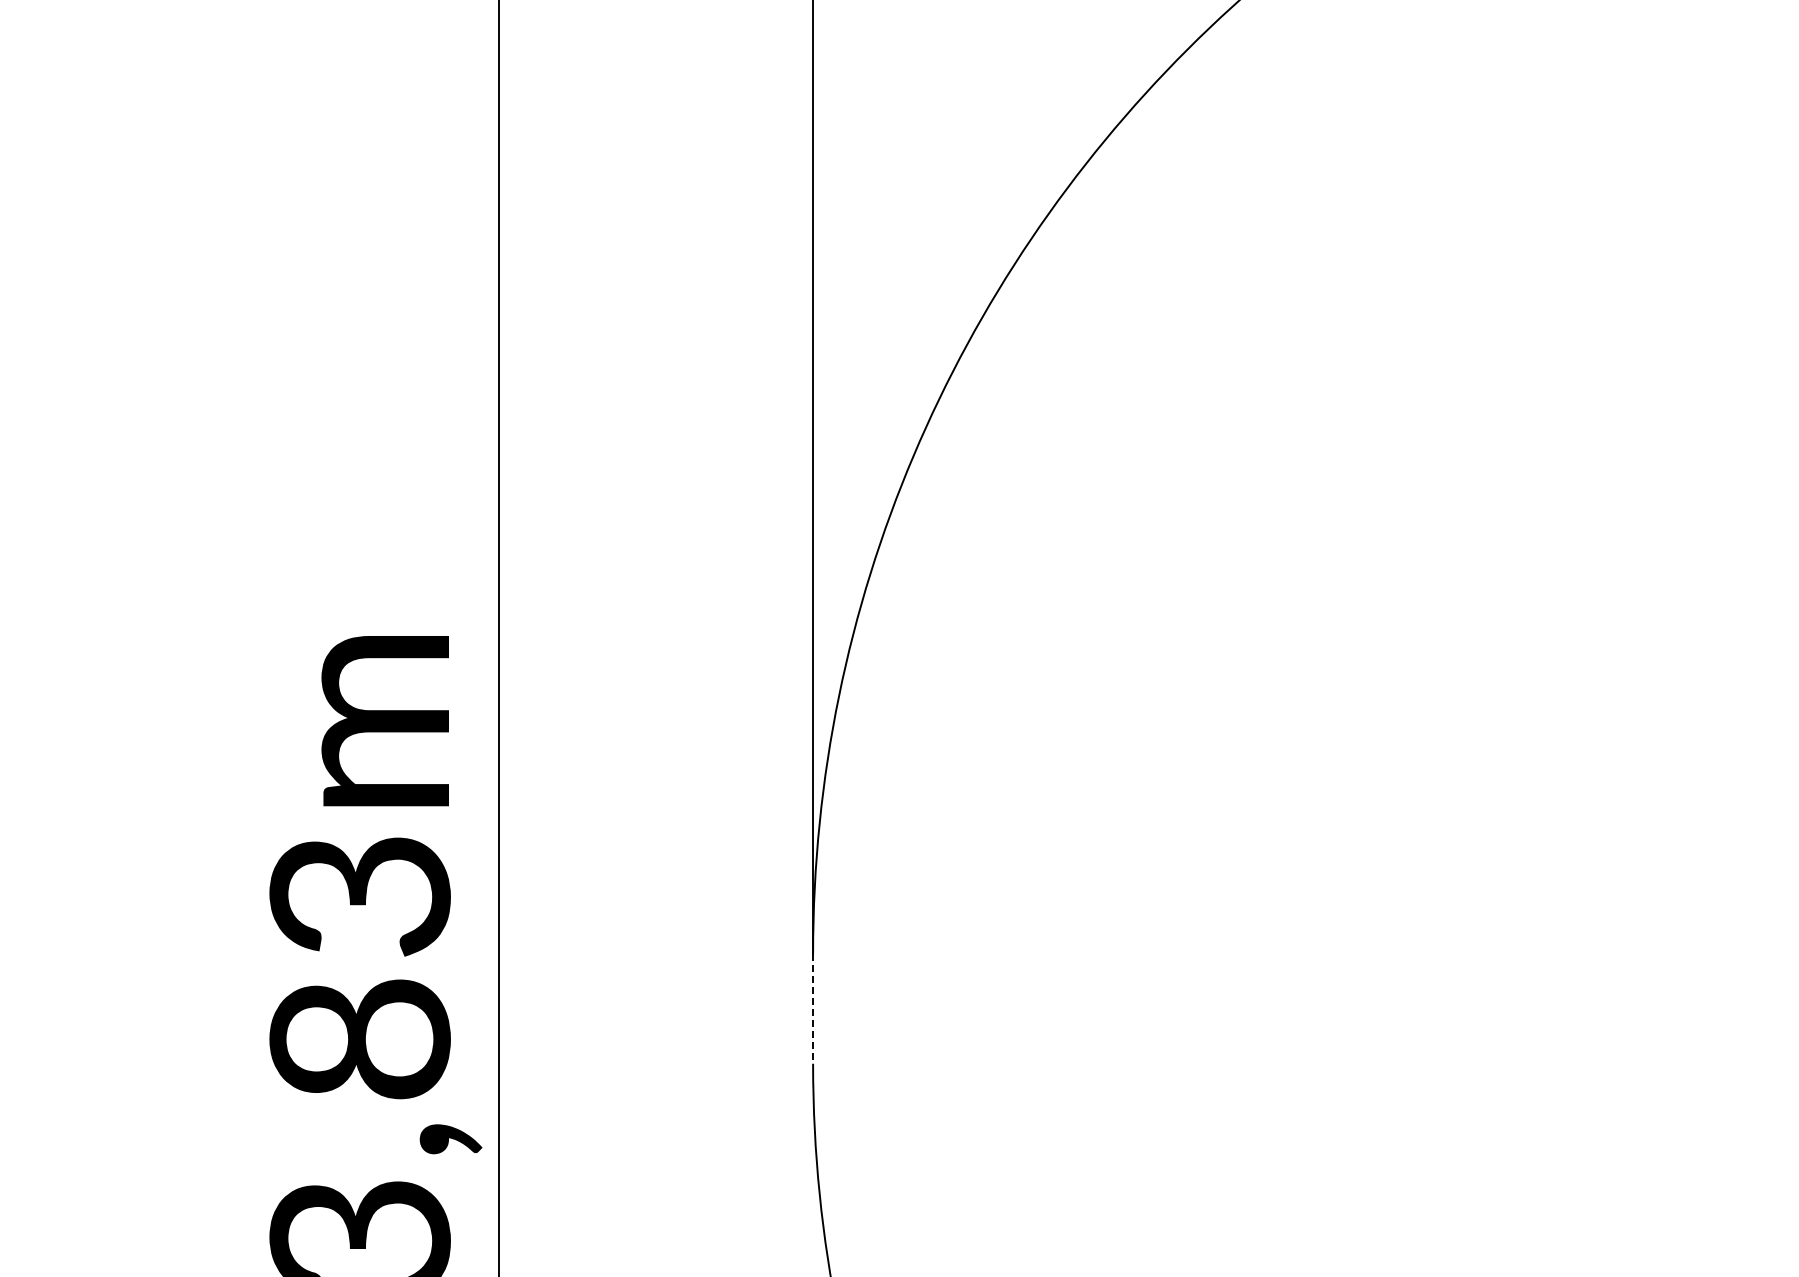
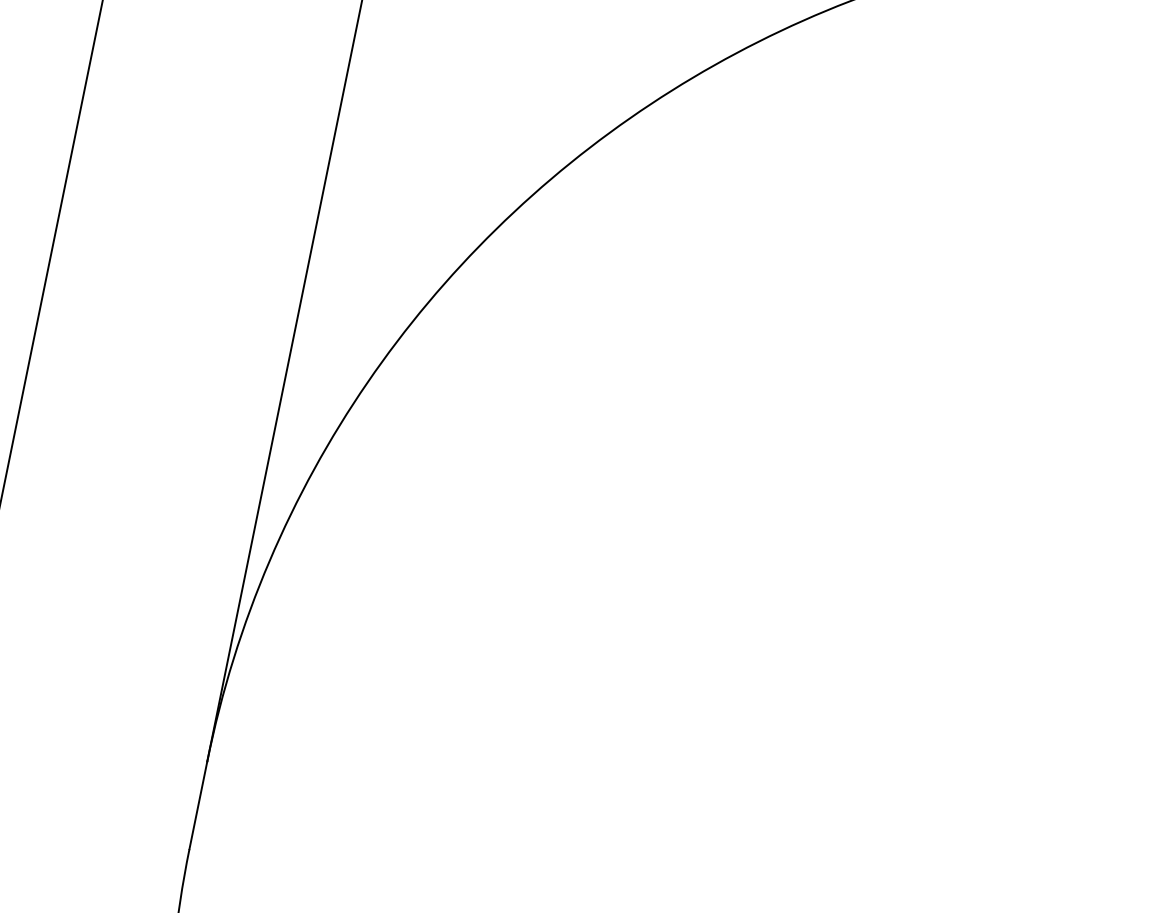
line: (813, 1009) -> (198, 806), dashed -> solid

